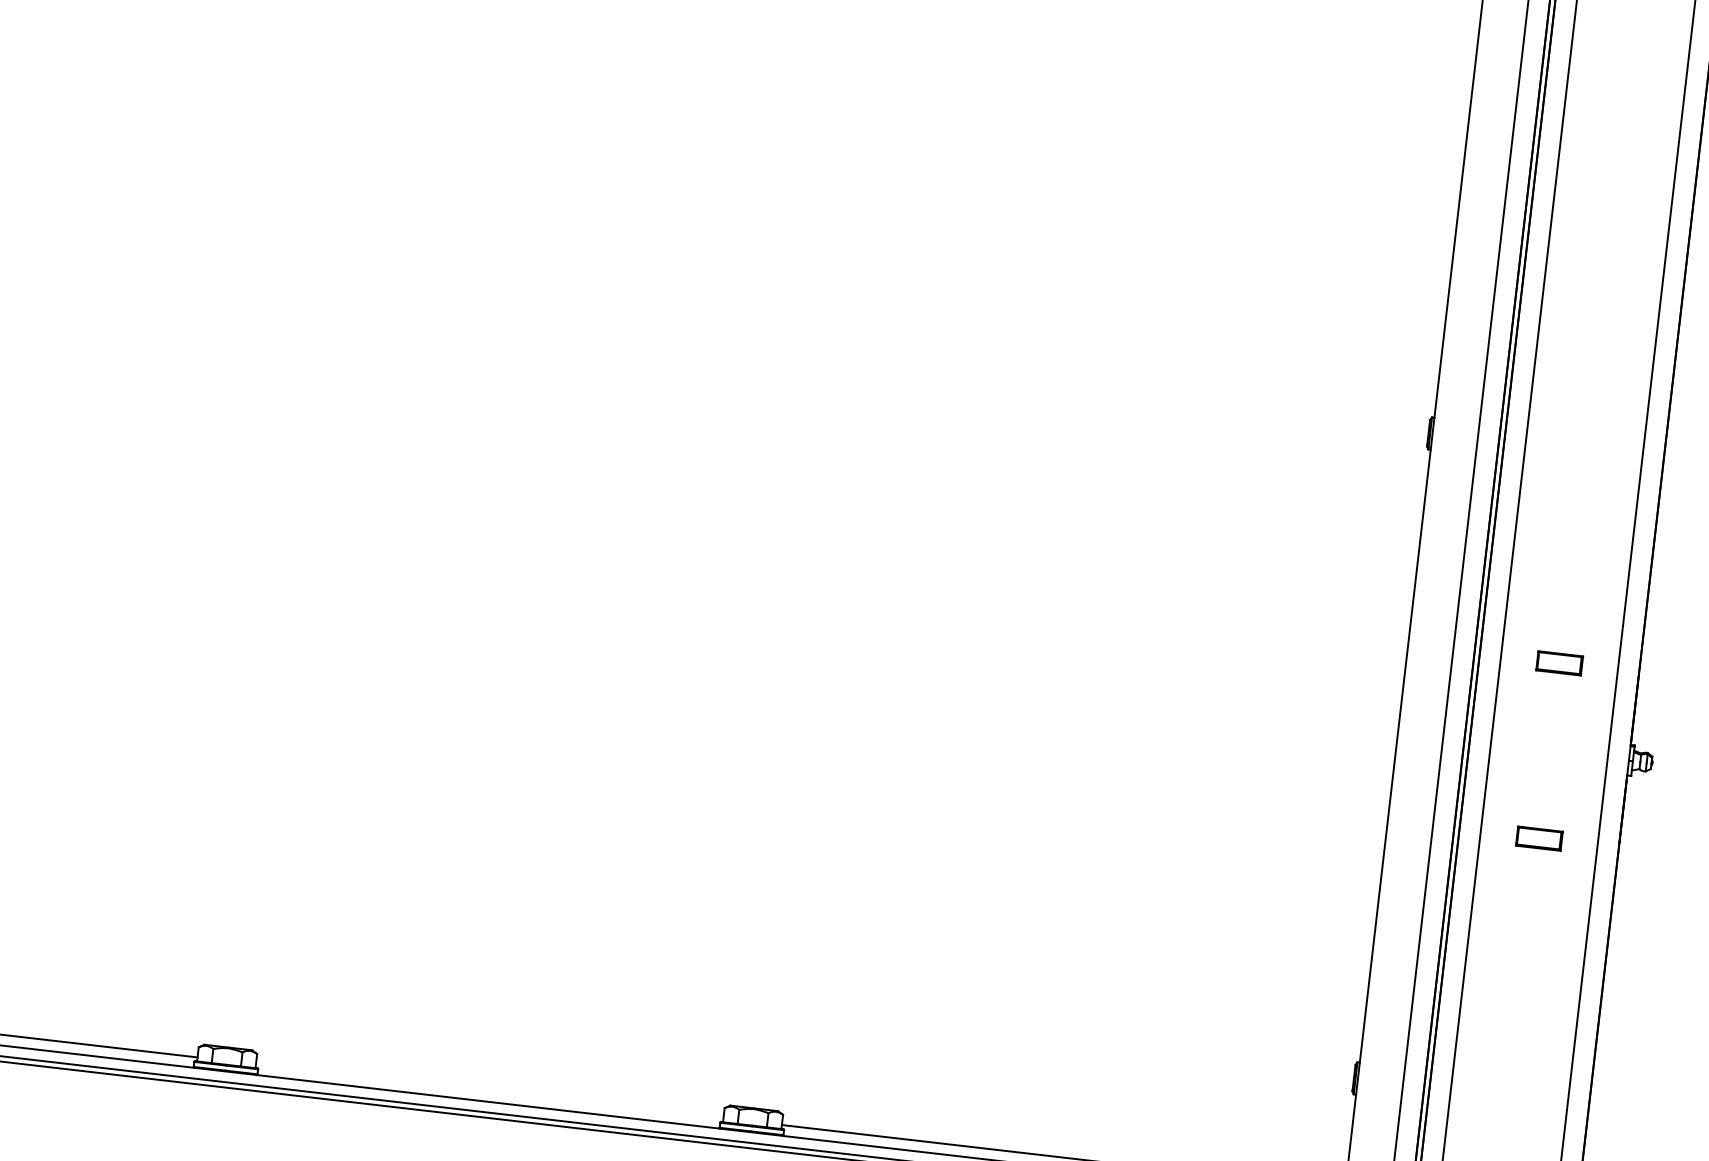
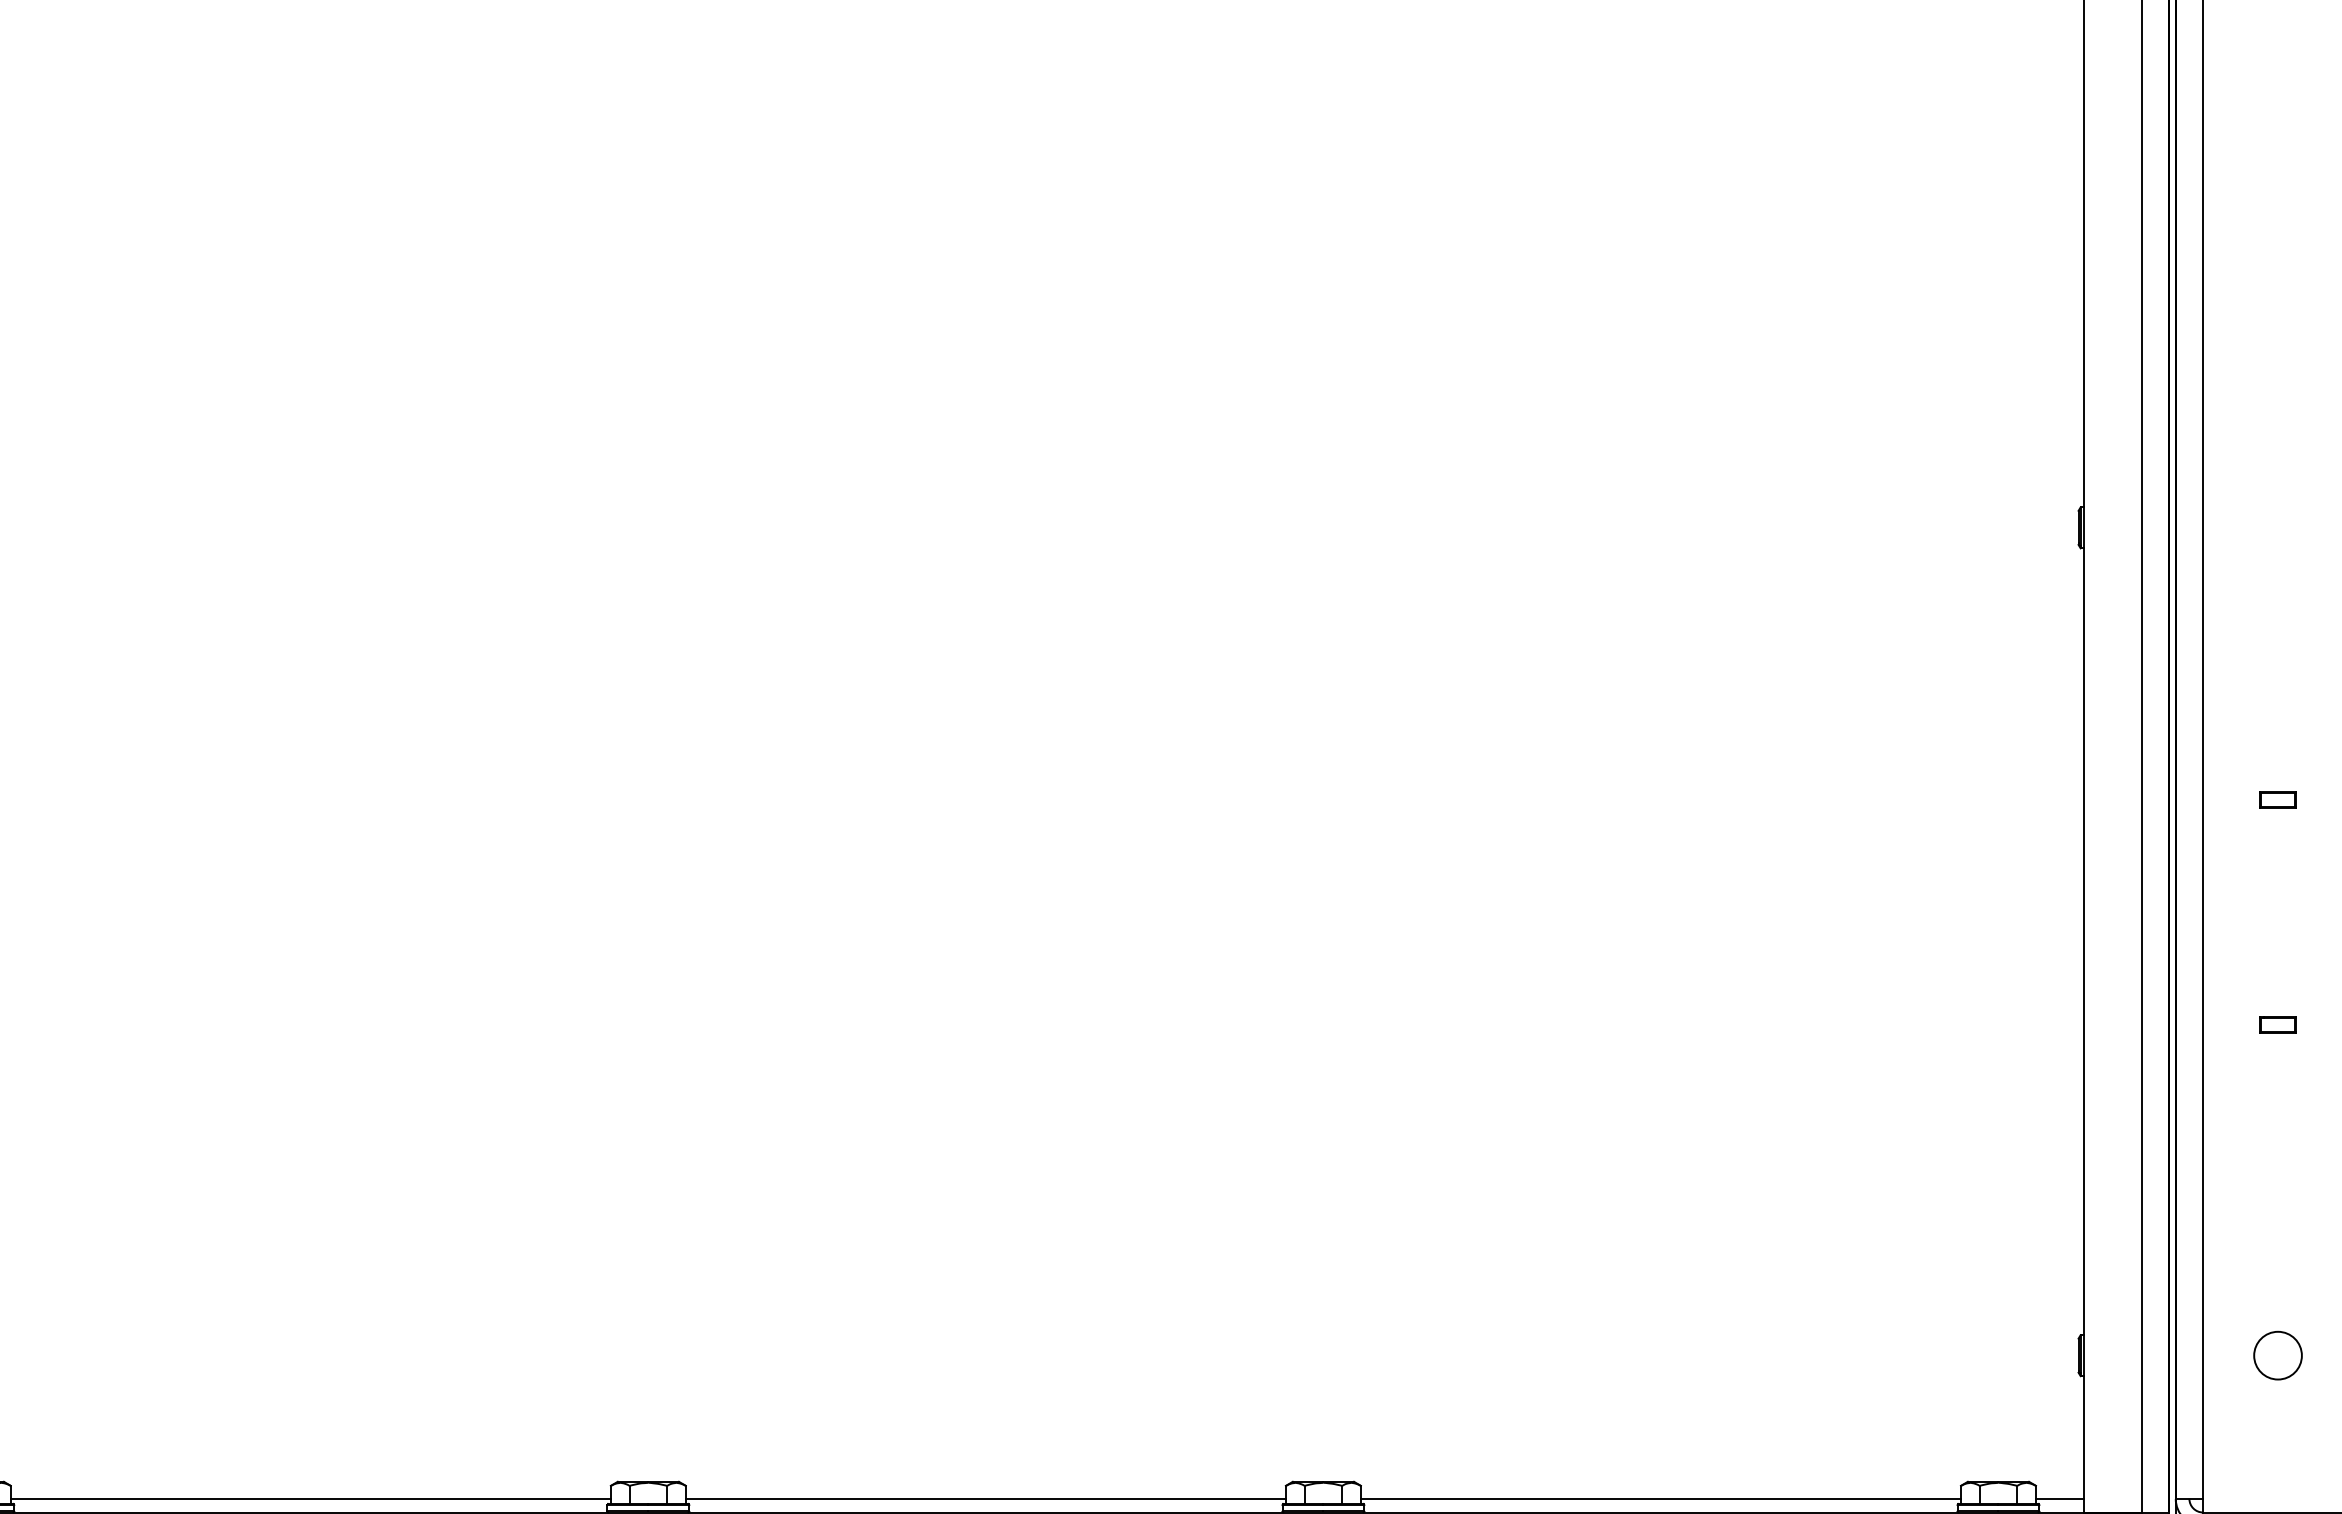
part: (1559, 662) -> (2277, 799), size x0.62
part: (1538, 838) -> (2277, 1024), size x0.62
line: (489, 1090) -> (985, 1498), added
circle: (1508, 1095) -> (2277, 1355), added

